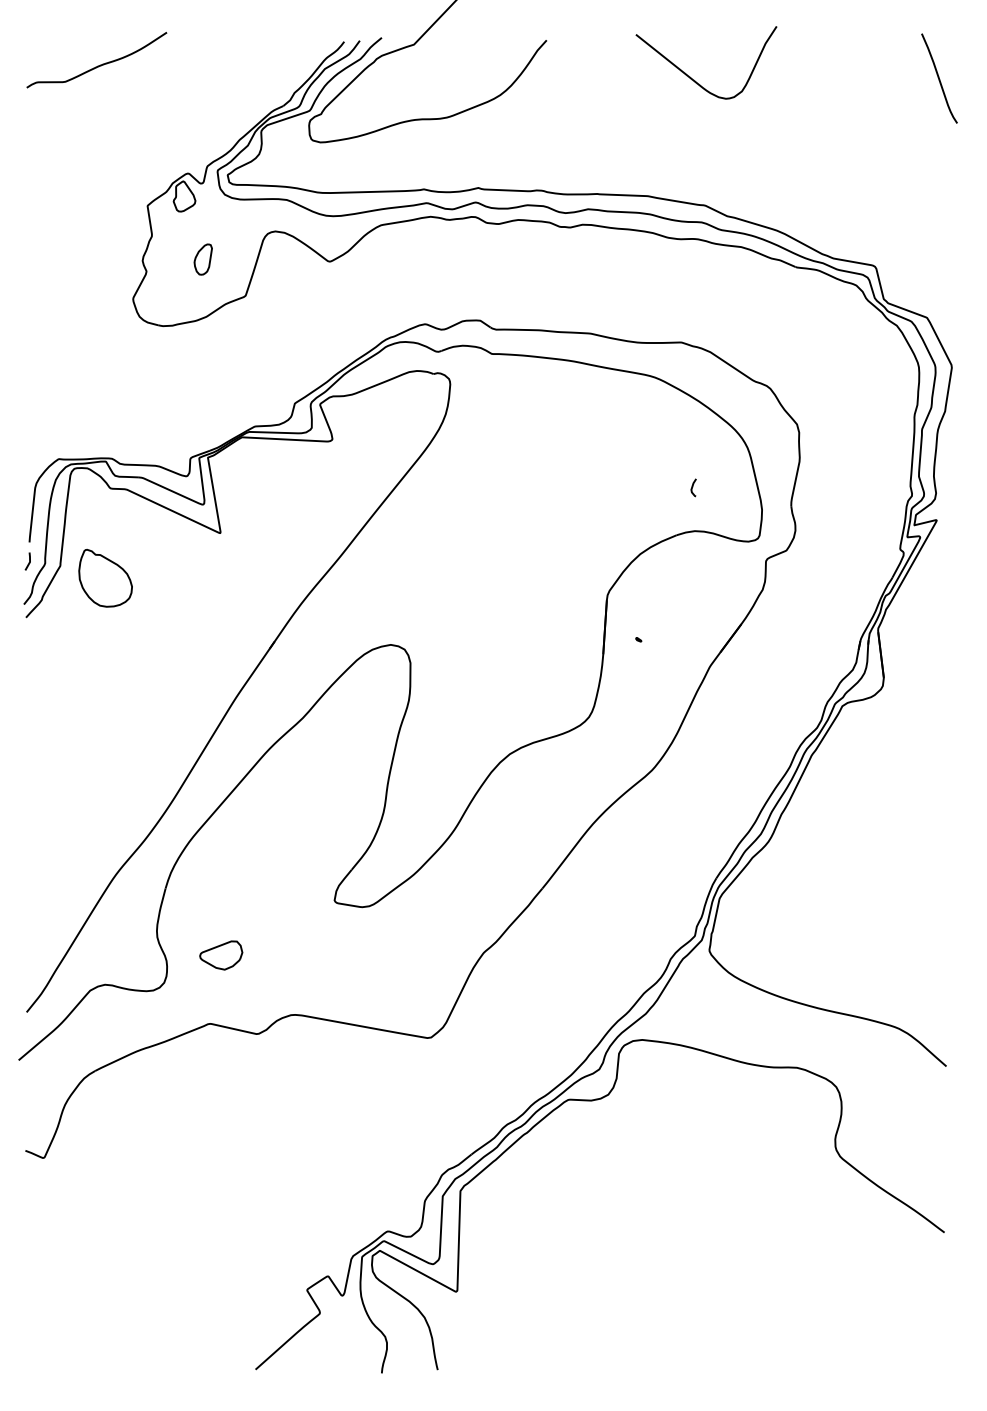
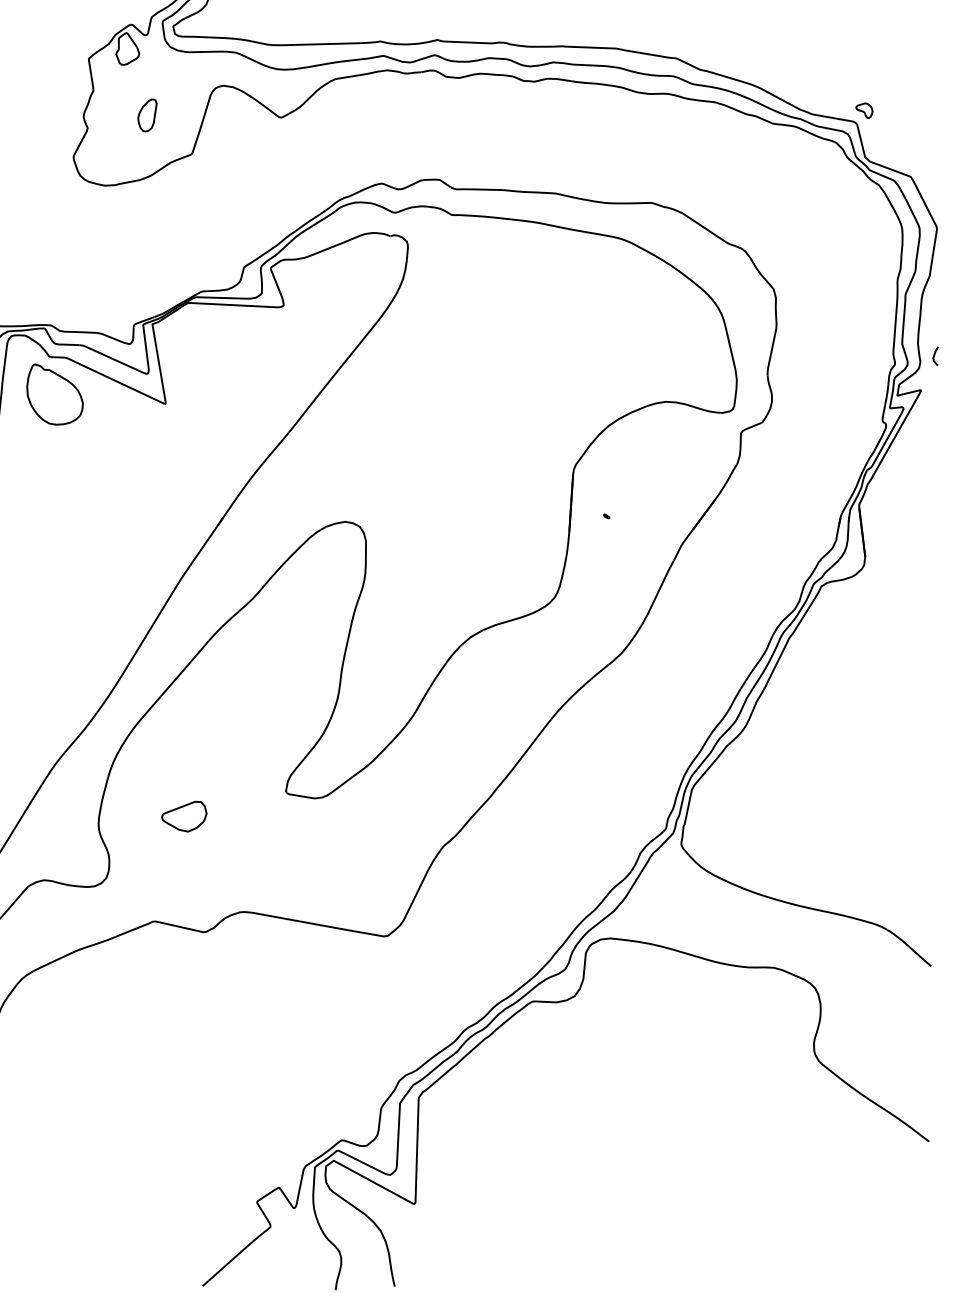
part: (882, 254) -> (863, 110), added
curve: (693, 487) -> (935, 355), moved
part: (105, 577) -> (54, 393), moved
part: (221, 955) -> (184, 816), moved

